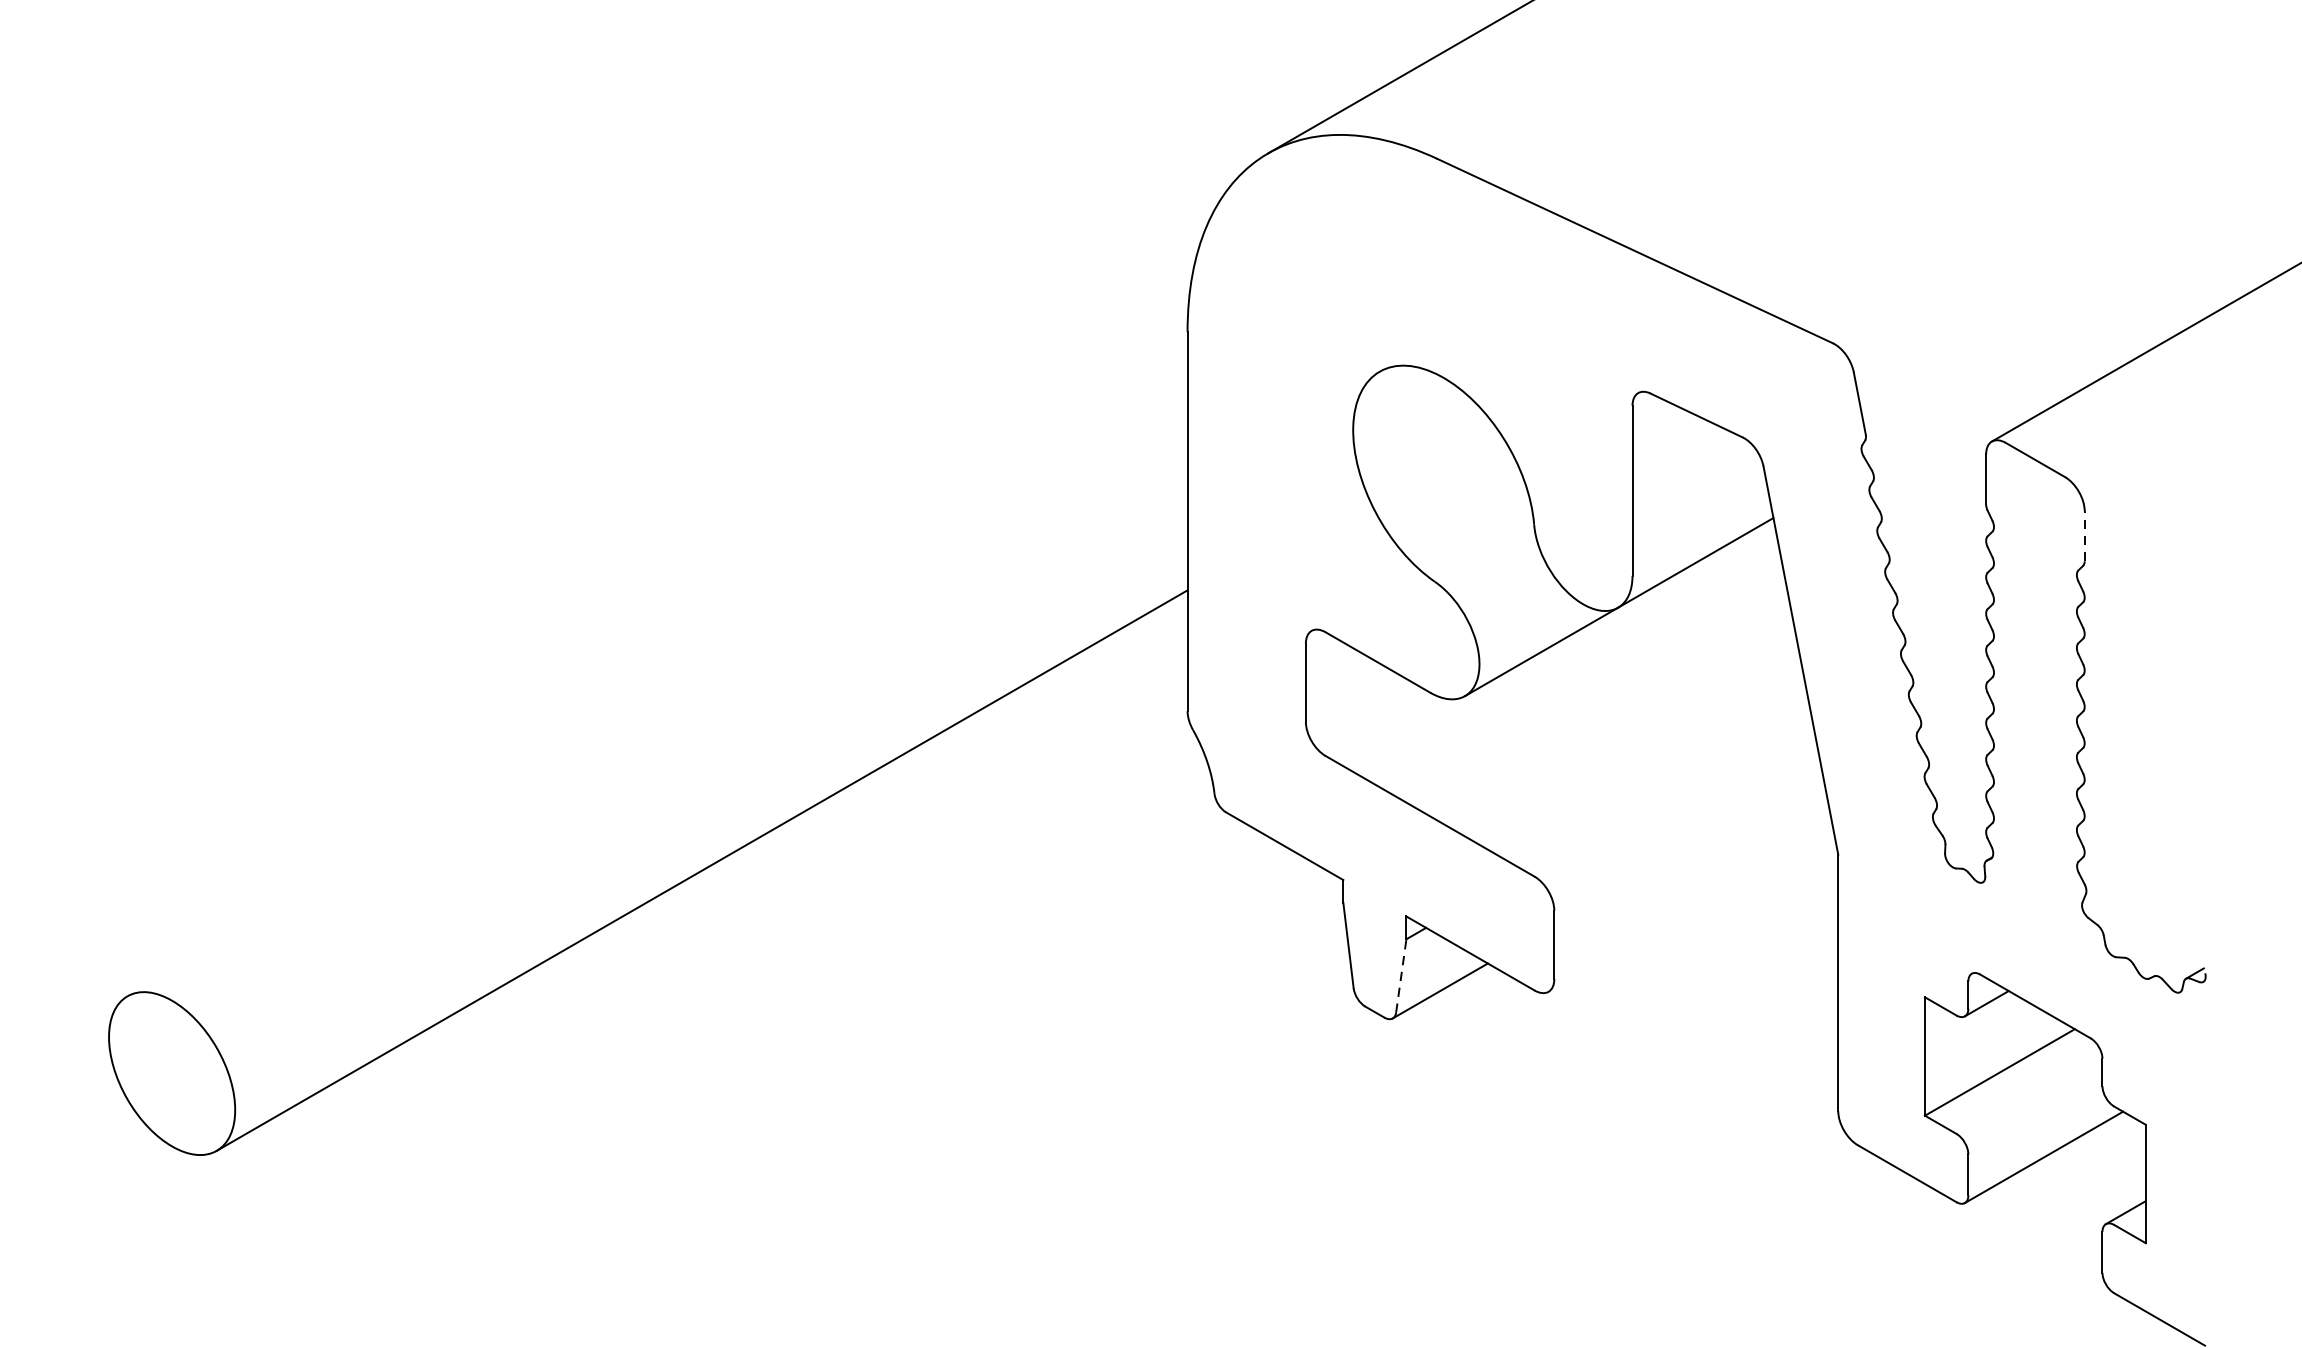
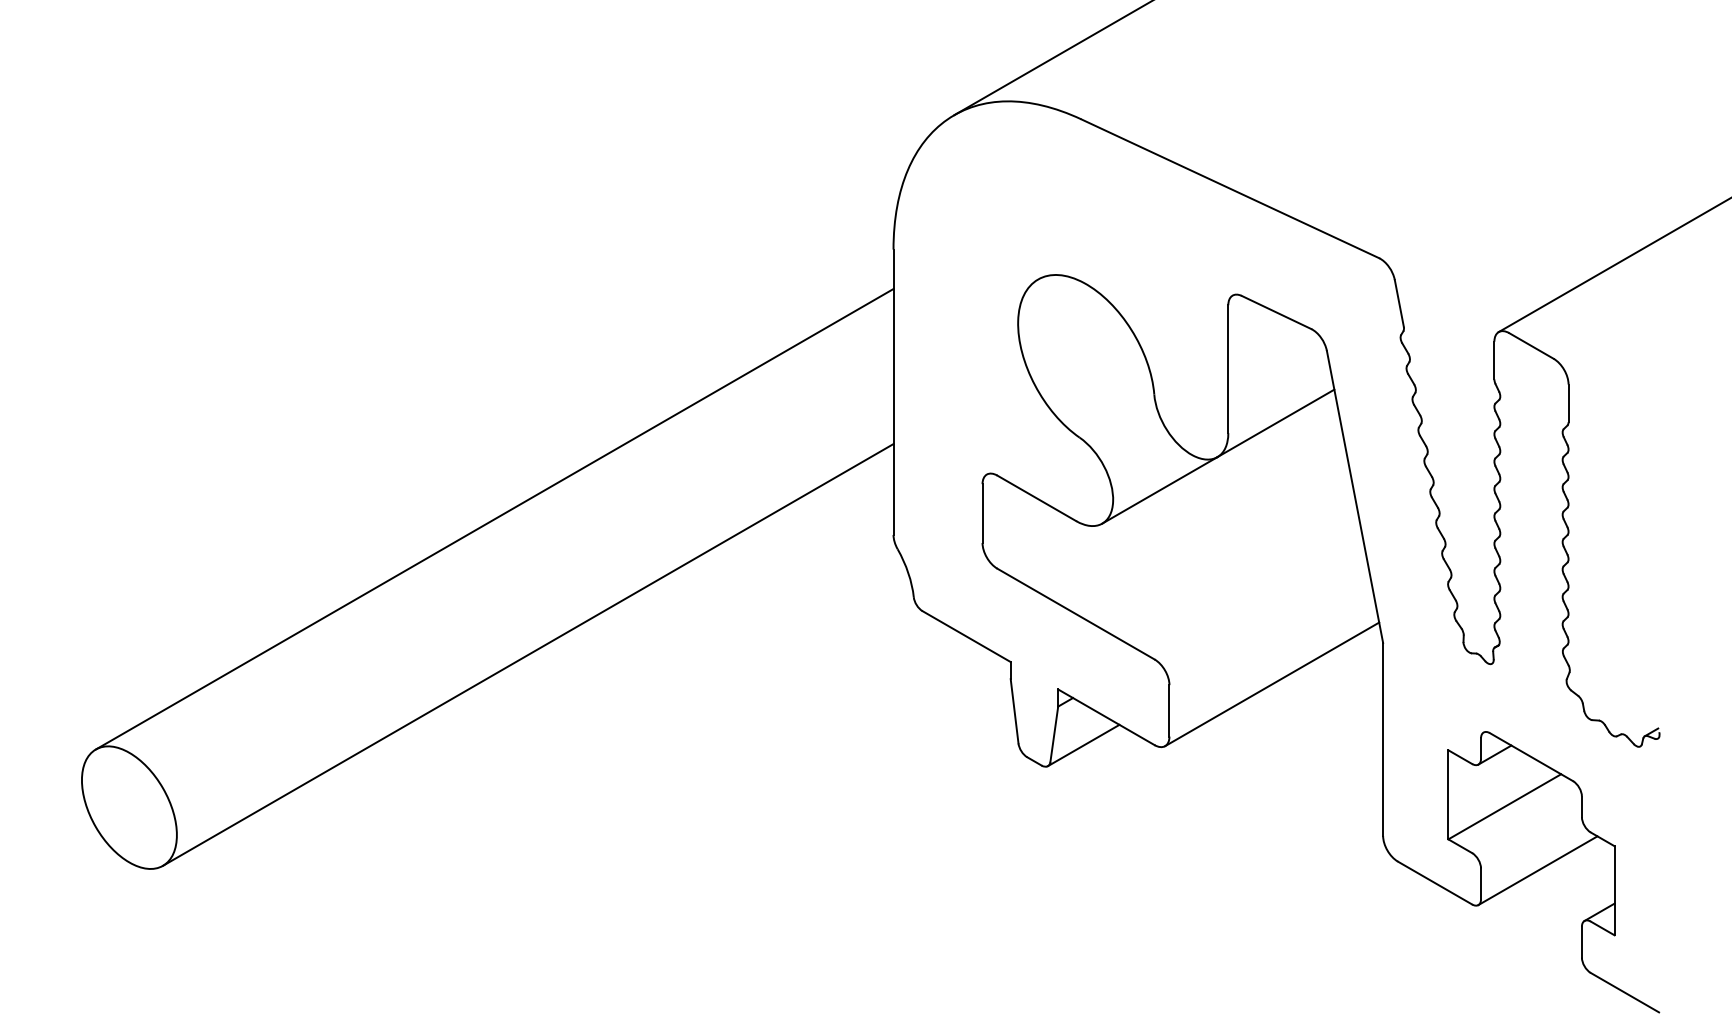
line: (2084, 536) -> (1568, 403), dashed -> solid
line: (657, 690) -> (494, 519), added
line: (1691, 909) -> (1272, 684), added
line: (1401, 976) -> (1054, 734), dashed -> solid

